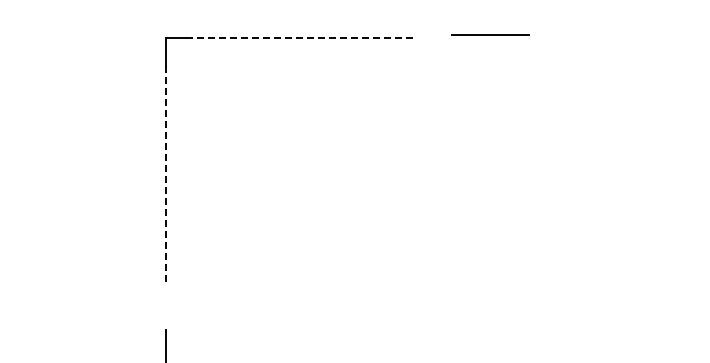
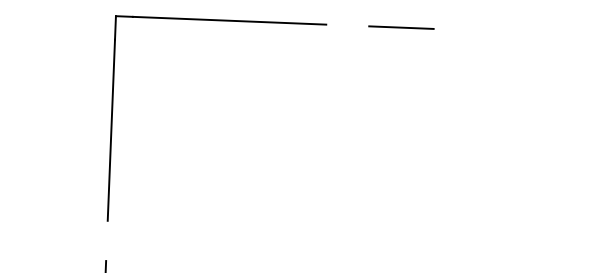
line: (490, 34) -> (401, 26), moved
line: (301, 38) -> (229, 20), dashed -> solid
line: (165, 174) -> (110, 130), dashed -> solid

